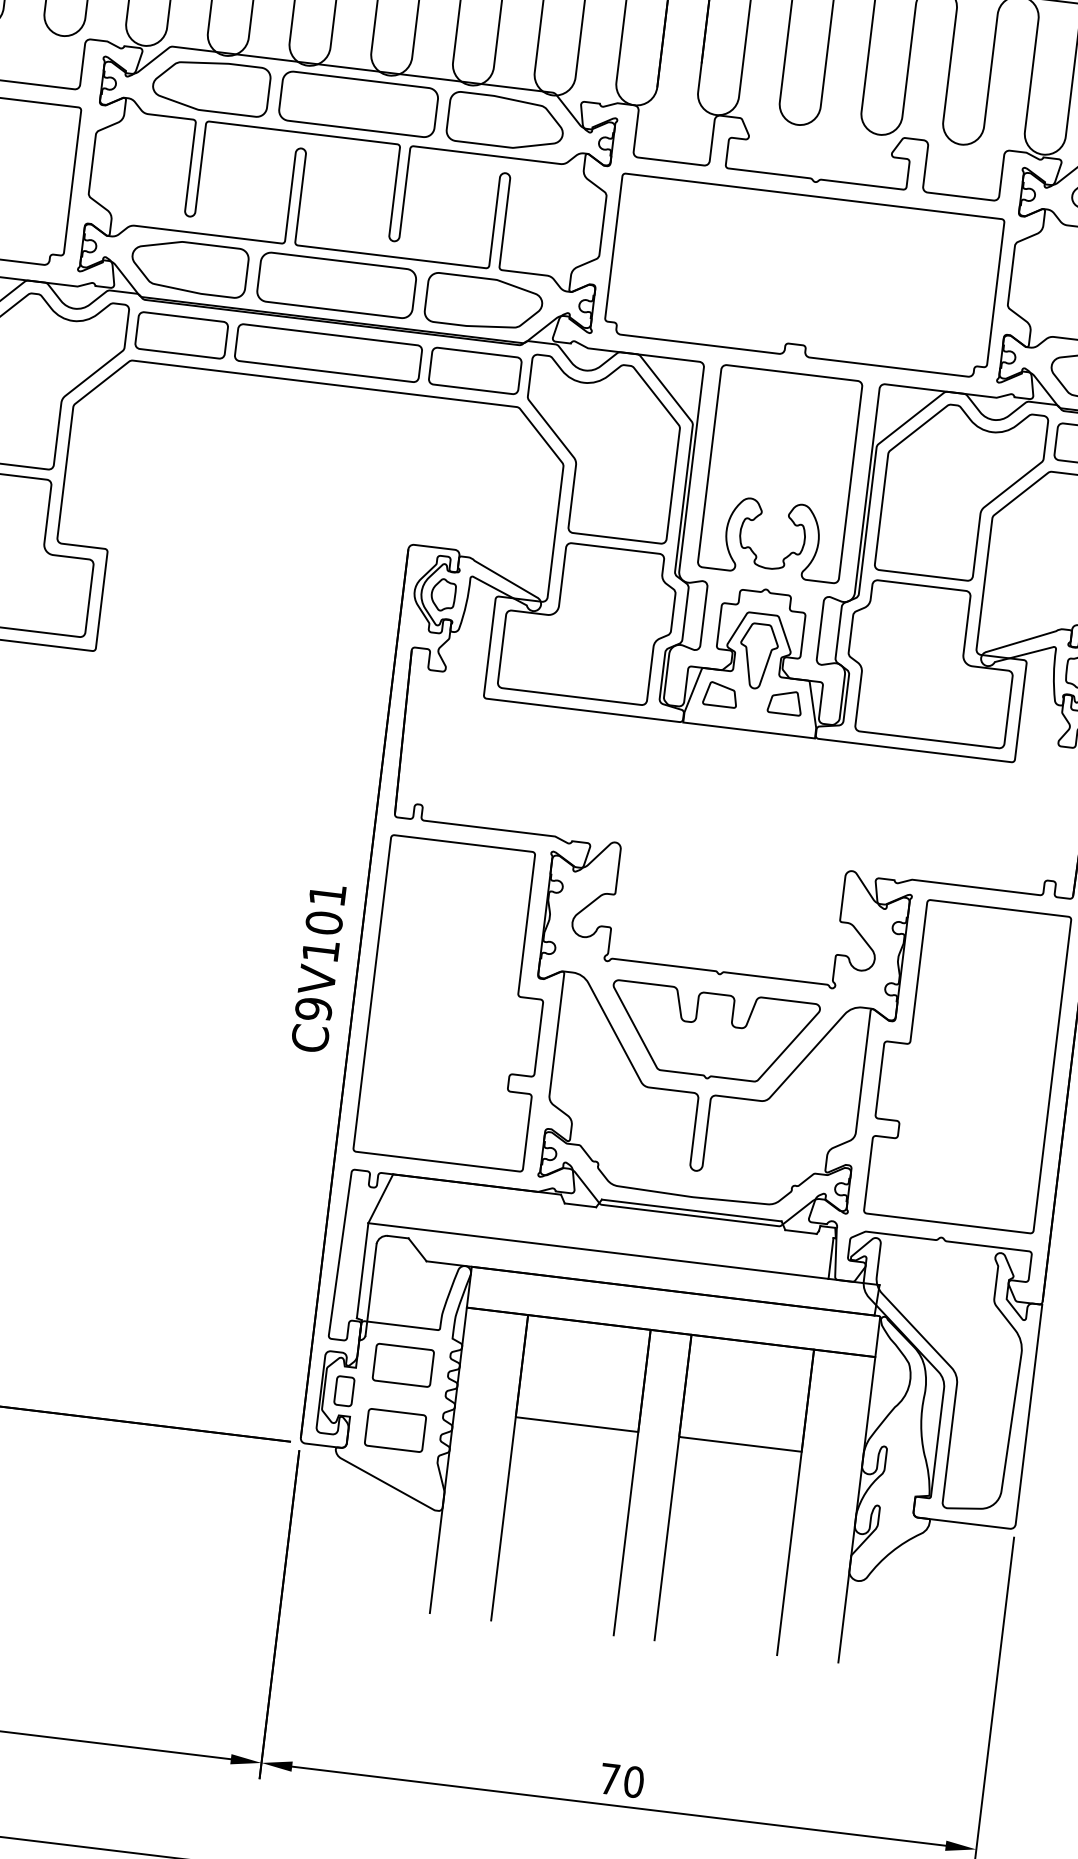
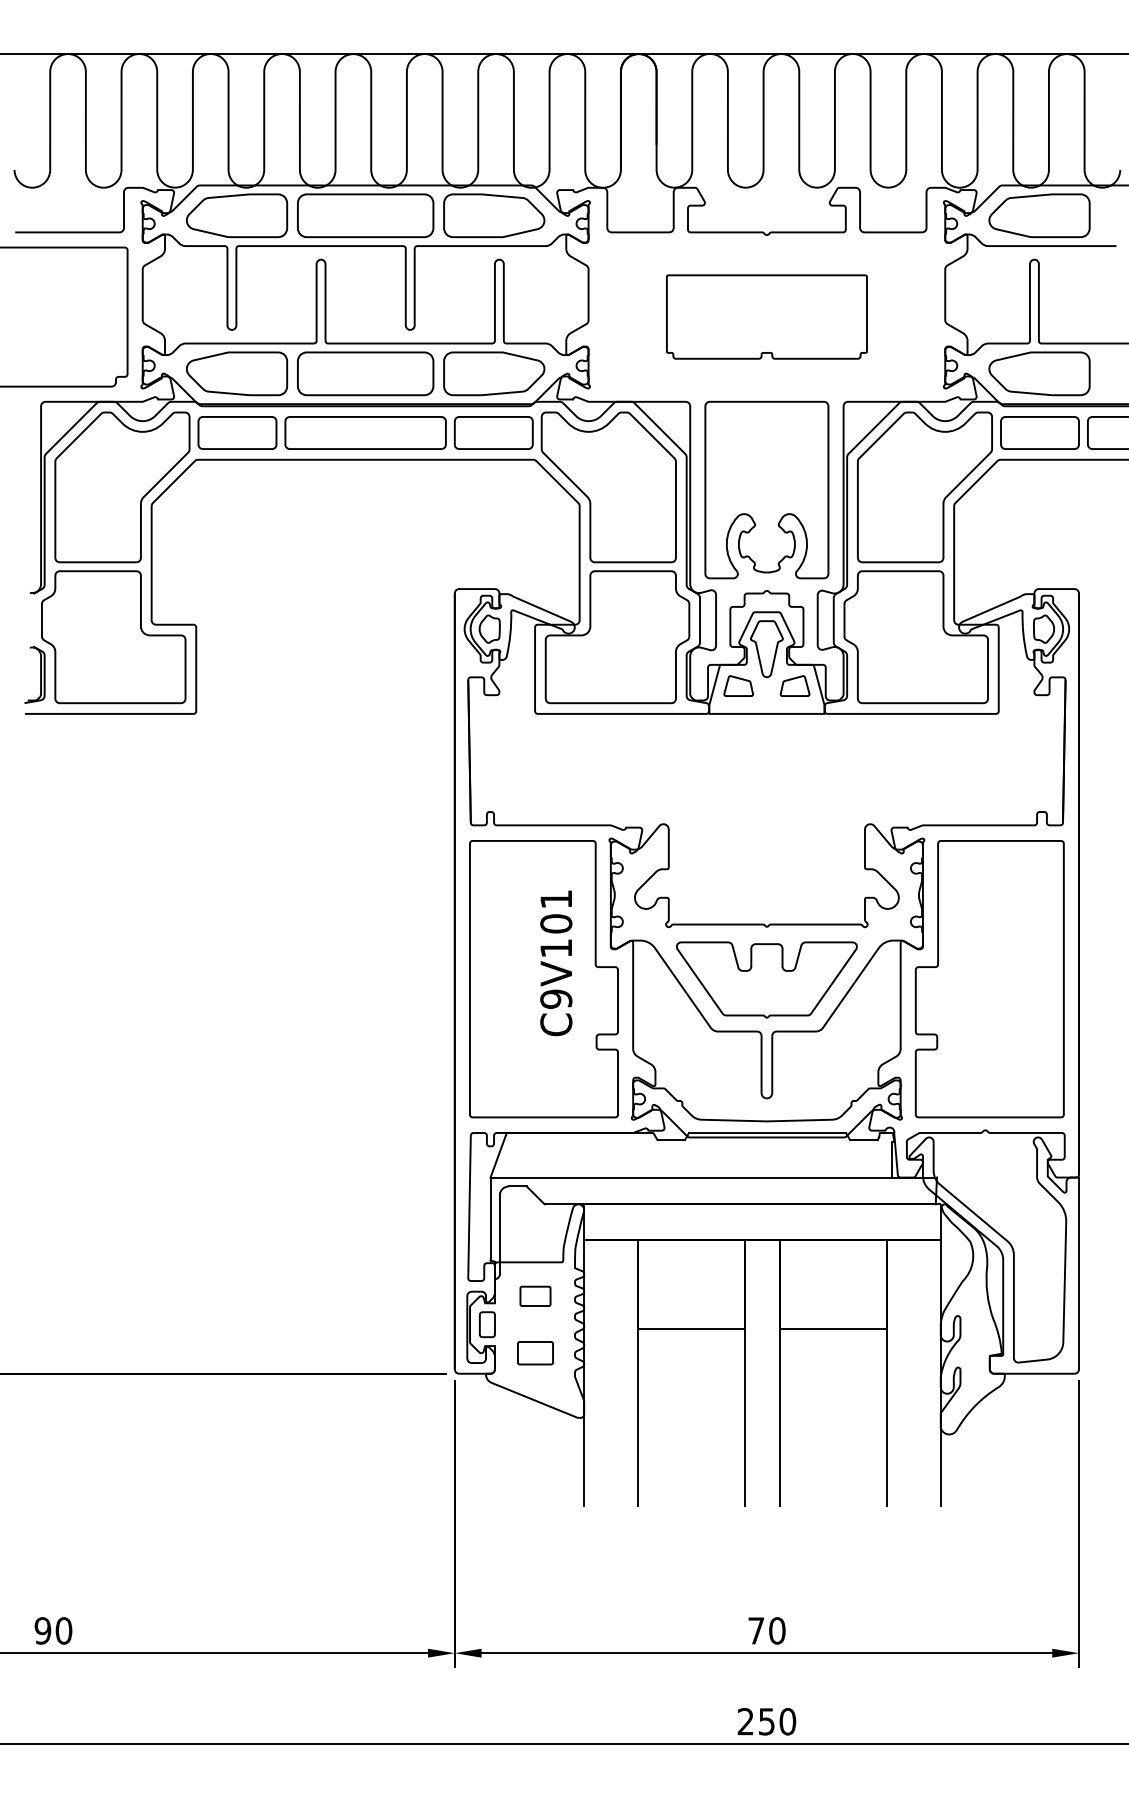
part: (803, 275) -> (766, 316), size x0.6
text: (318, 968) -> (556, 963), moved
part: (403, 1365) -> (535, 1296), size x0.6
part: (395, 1430) -> (535, 1353), size x0.7

